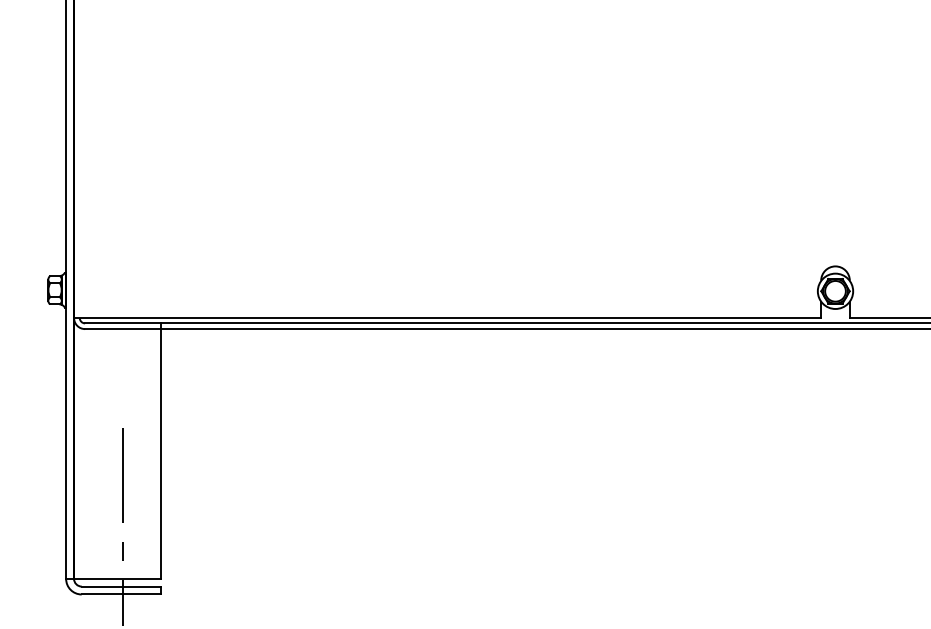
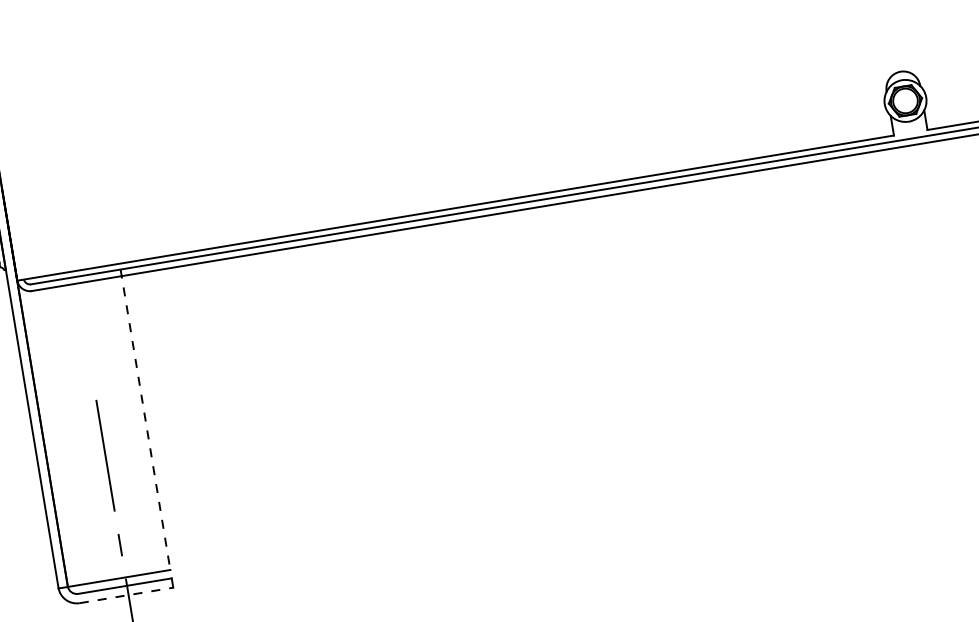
line: (161, 451) -> (145, 419), solid -> dashed
line: (121, 594) -> (126, 595), solid -> dashed

